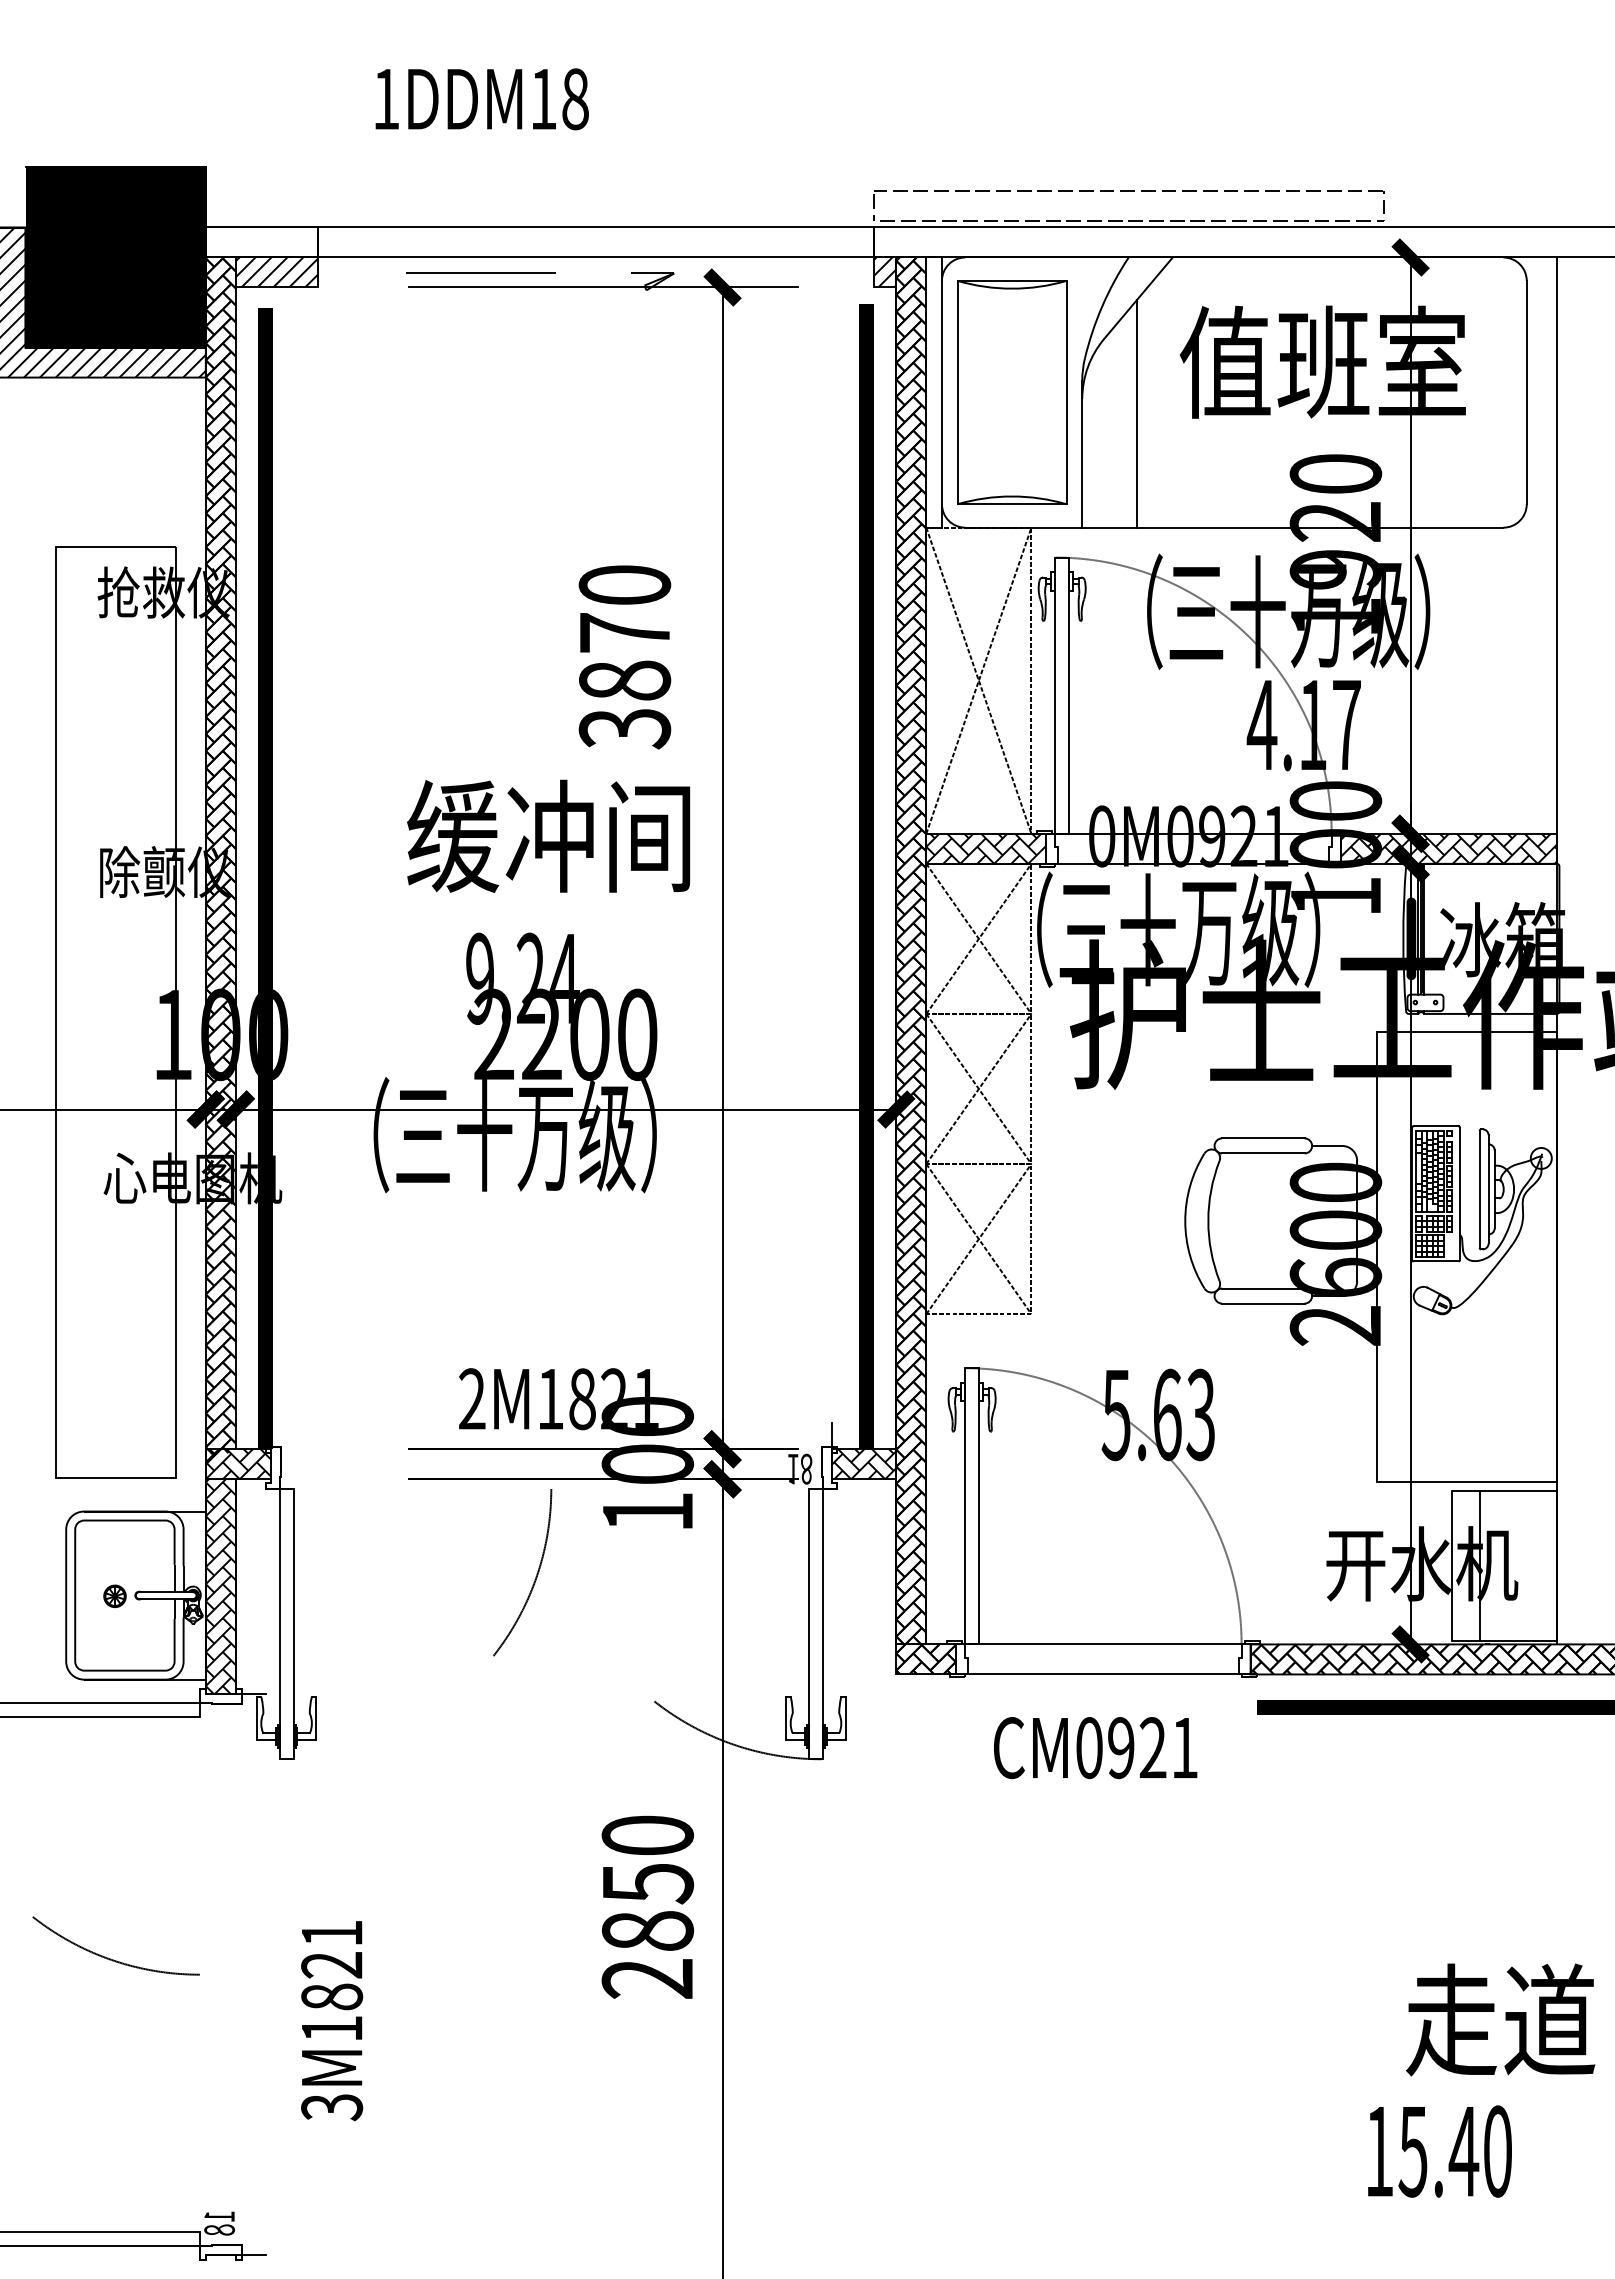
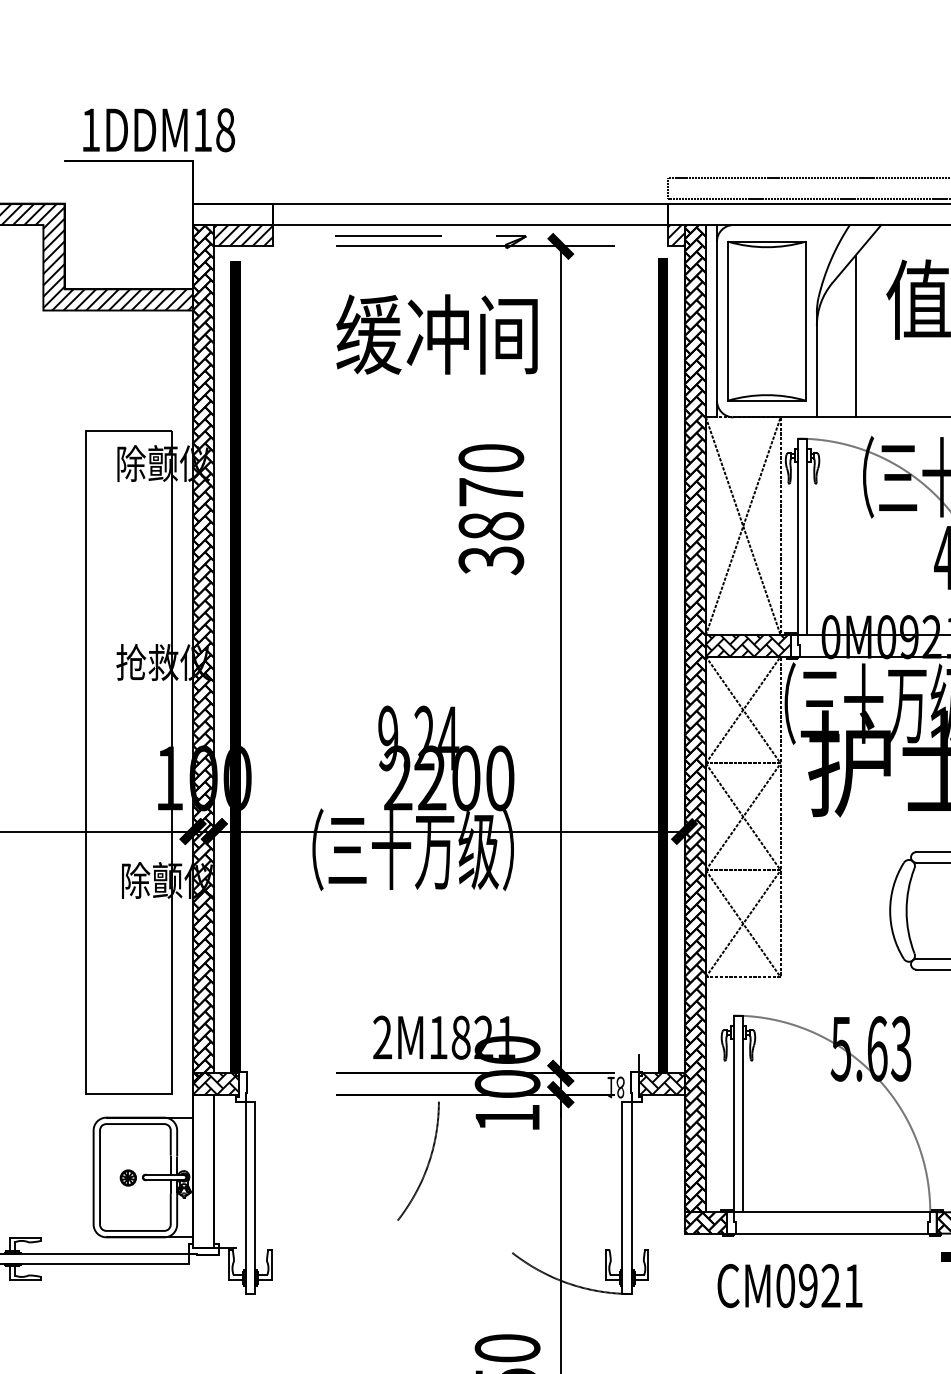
text: (481, 99) -> (158, 130), moved
fill: (115, 257) -> (128, 225), removed
text: (141, 592) -> (147, 463), 抢救仪 -> 除颤仪
text: (548, 835) -> (436, 333), moved
text: (141, 871) -> (147, 662), 除颤仪 -> 抢救仪
text: (192, 1178) -> (183, 880), 心电图机 -> 除颤仪
hatch: (220, 1586) -> (203, 1171), removed
text: (1095, 1748) -> (789, 1286), moved

